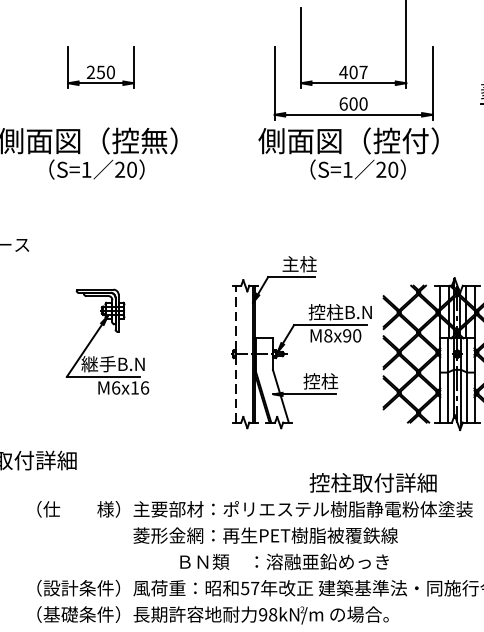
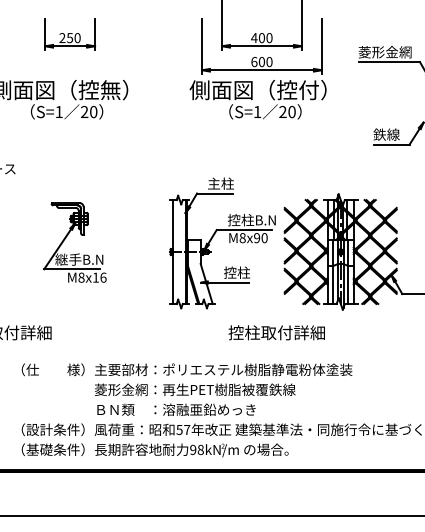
text: (363, 72) -> (269, 38), 407 -> 400
line: (235, 354) -> (172, 252), dashed -> solid
text: (115, 387) -> (81, 277), M6x16 -> M8x16
text: (372, 482) -> (276, 332), moved
text: (284, 561) -> (176, 409), moved

